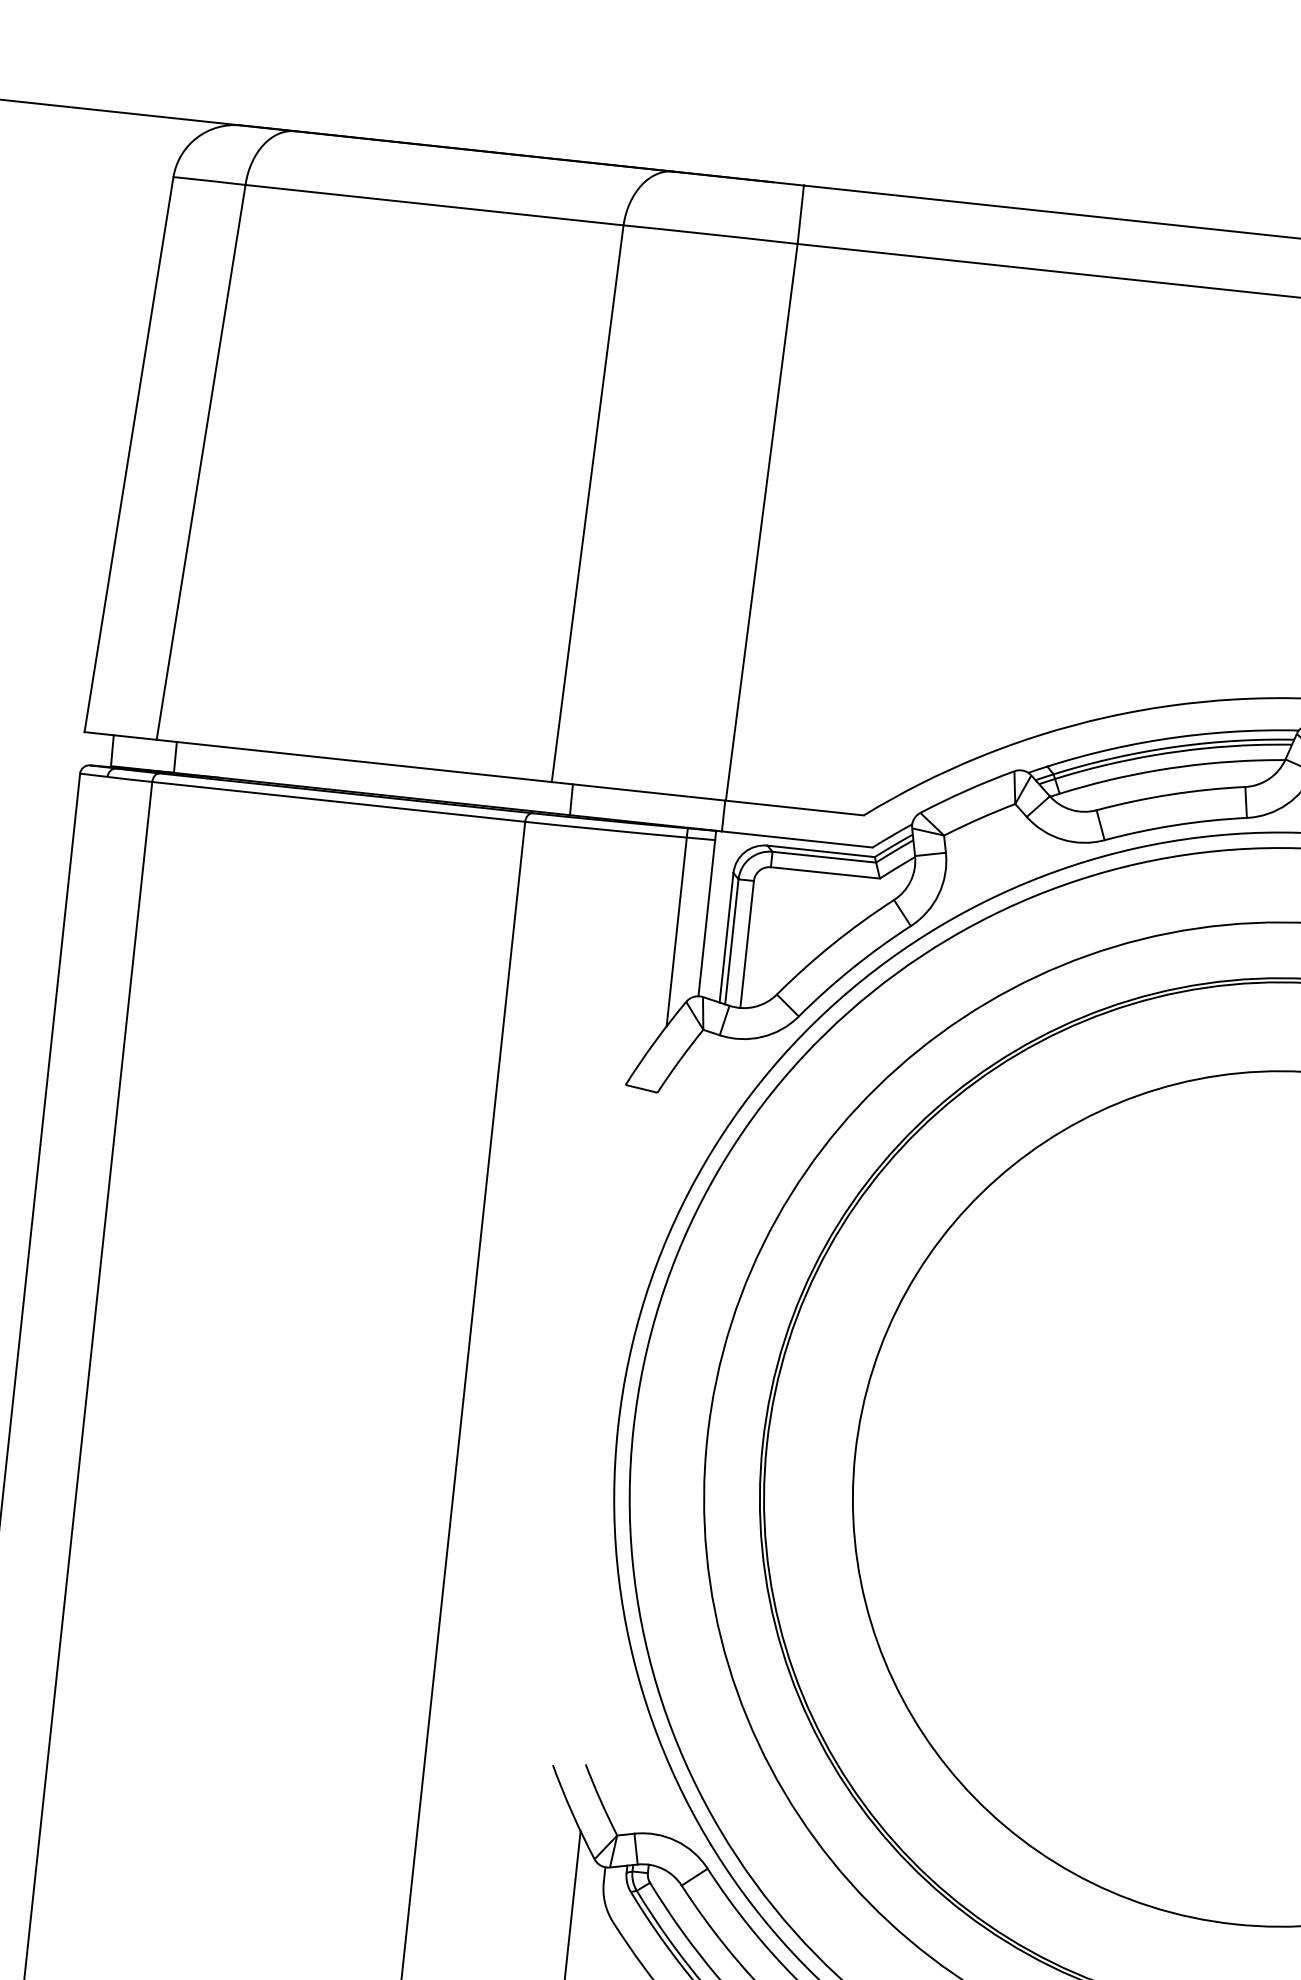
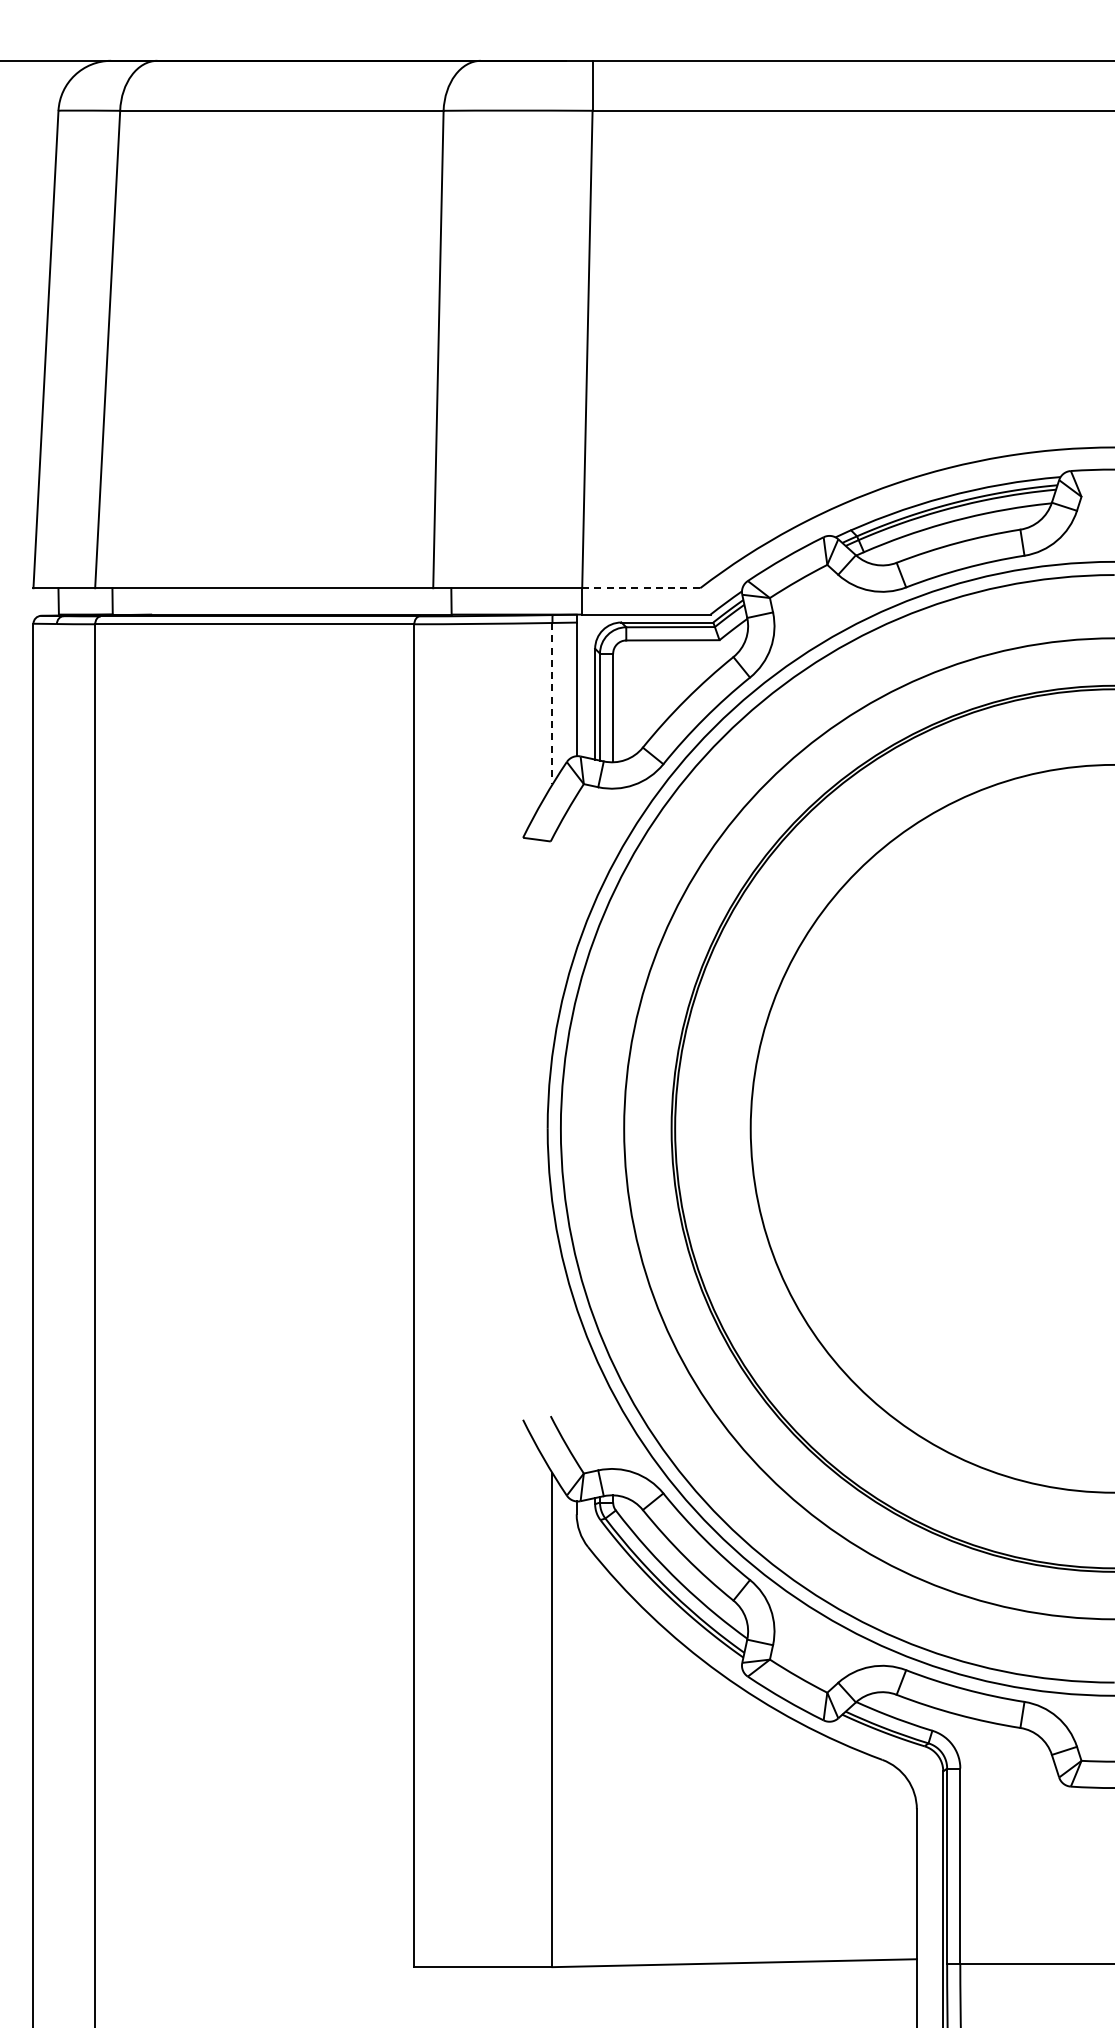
line: (795, 808) -> (641, 588), solid -> dashed
line: (676, 931) -> (552, 703), solid -> dashed

